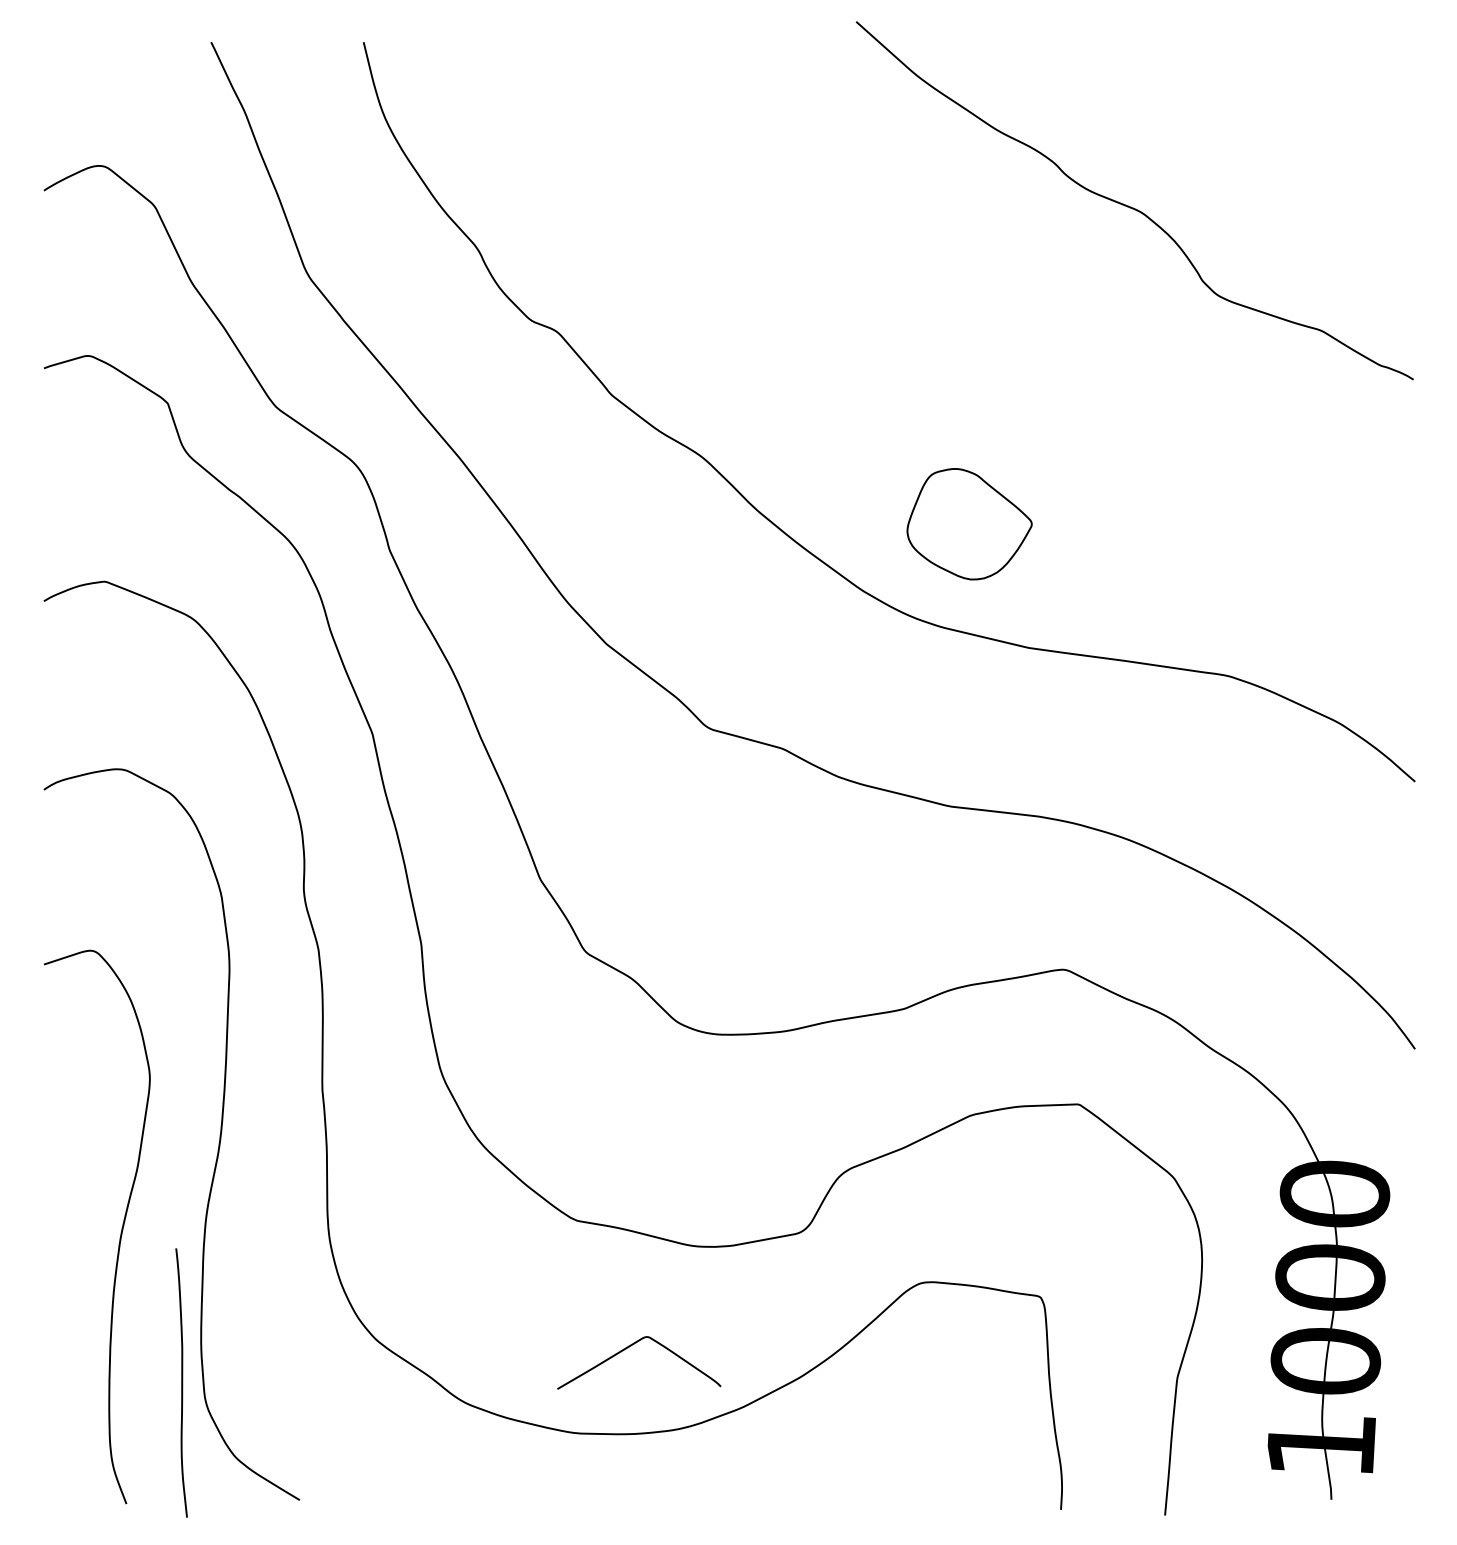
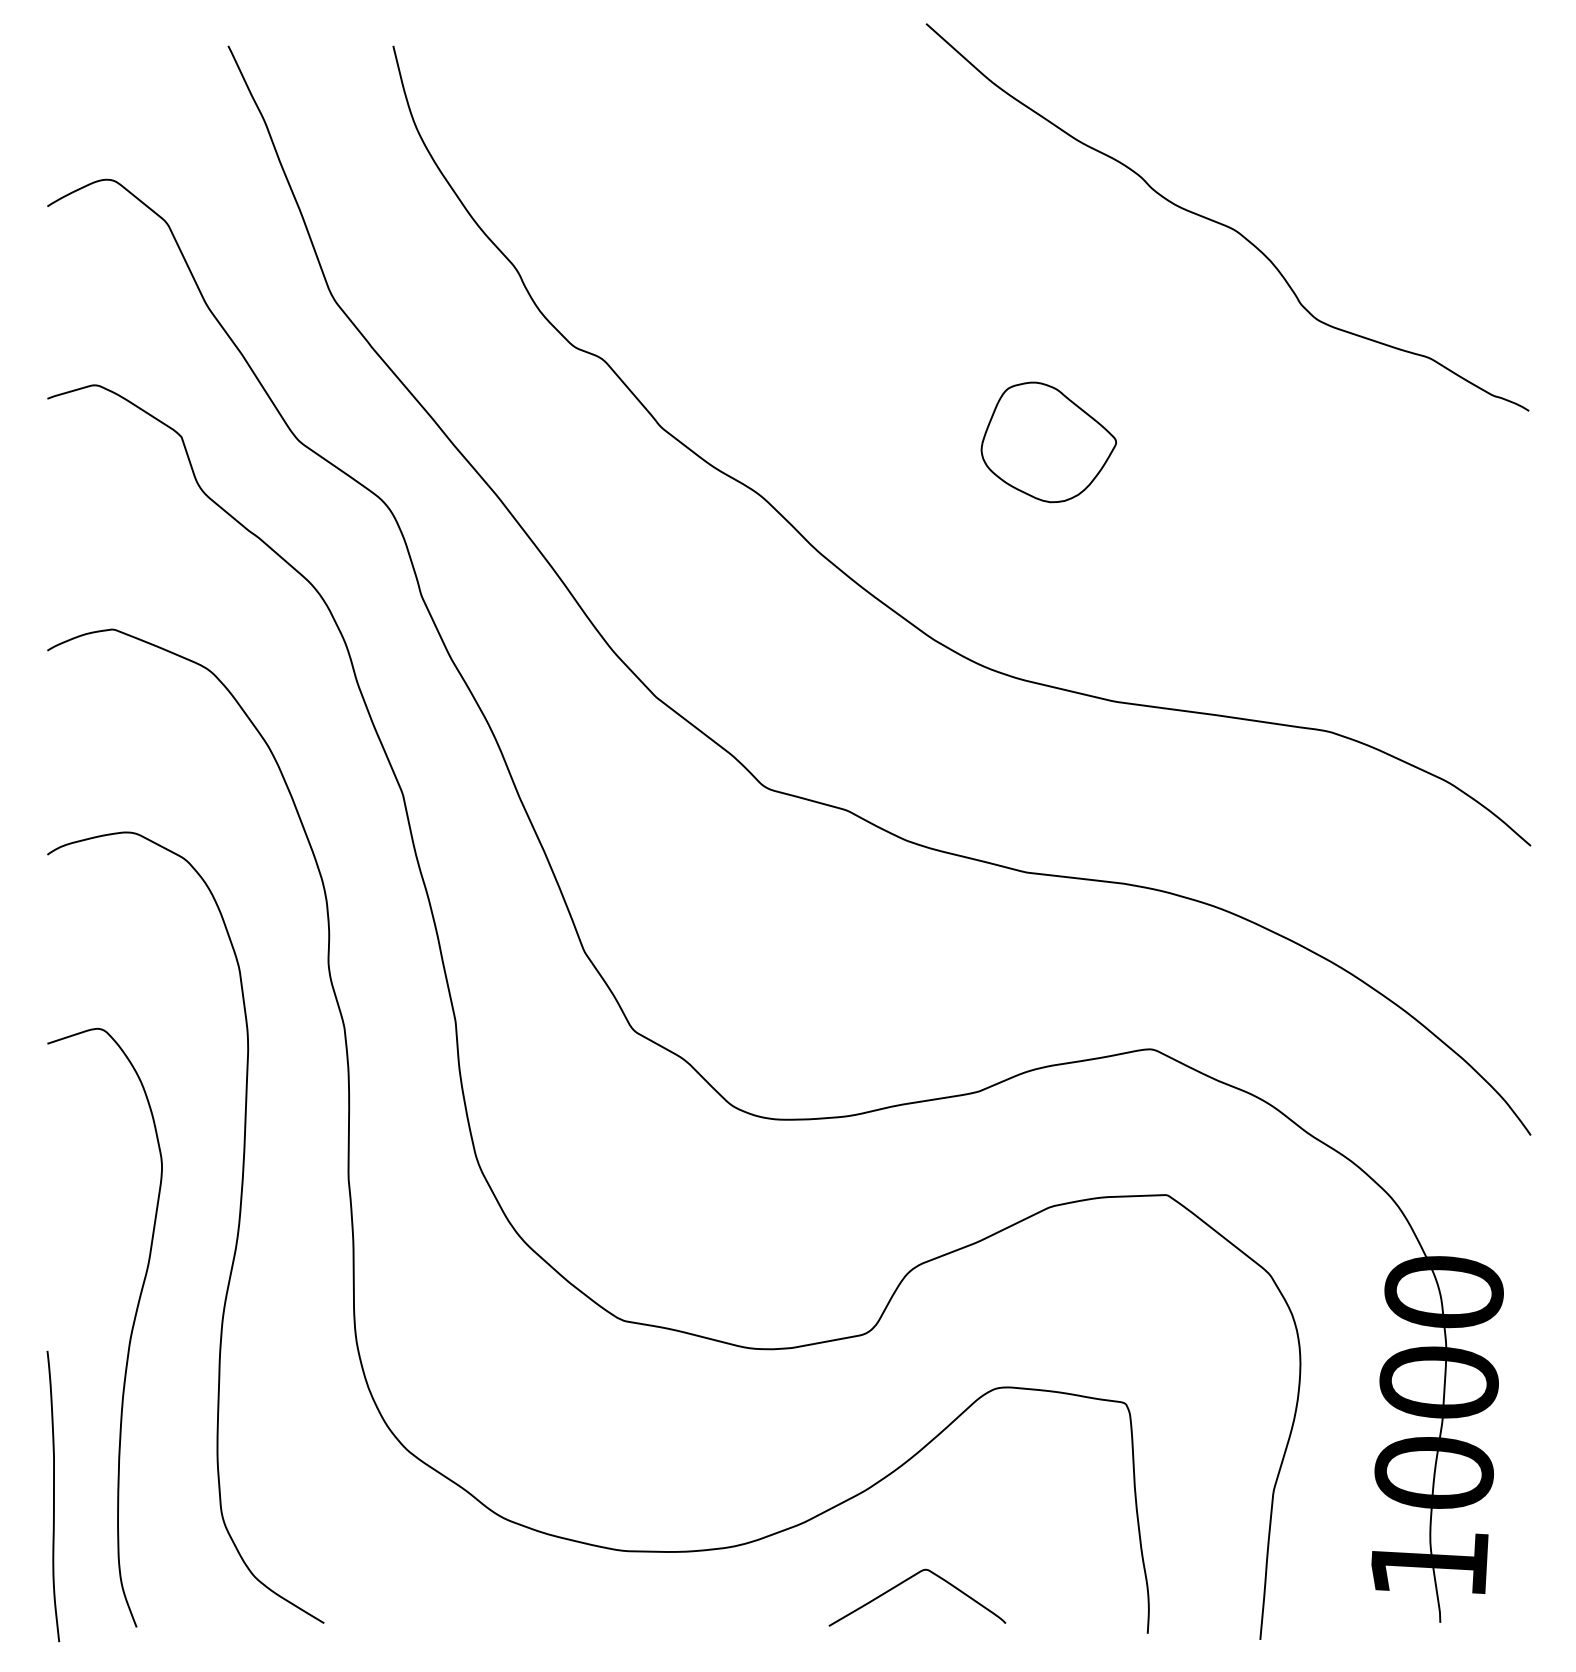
part: (969, 524) -> (1048, 442), moved
curve: (629, 1347) -> (906, 1581), moved
curve: (181, 1383) -> (53, 1496), moved

